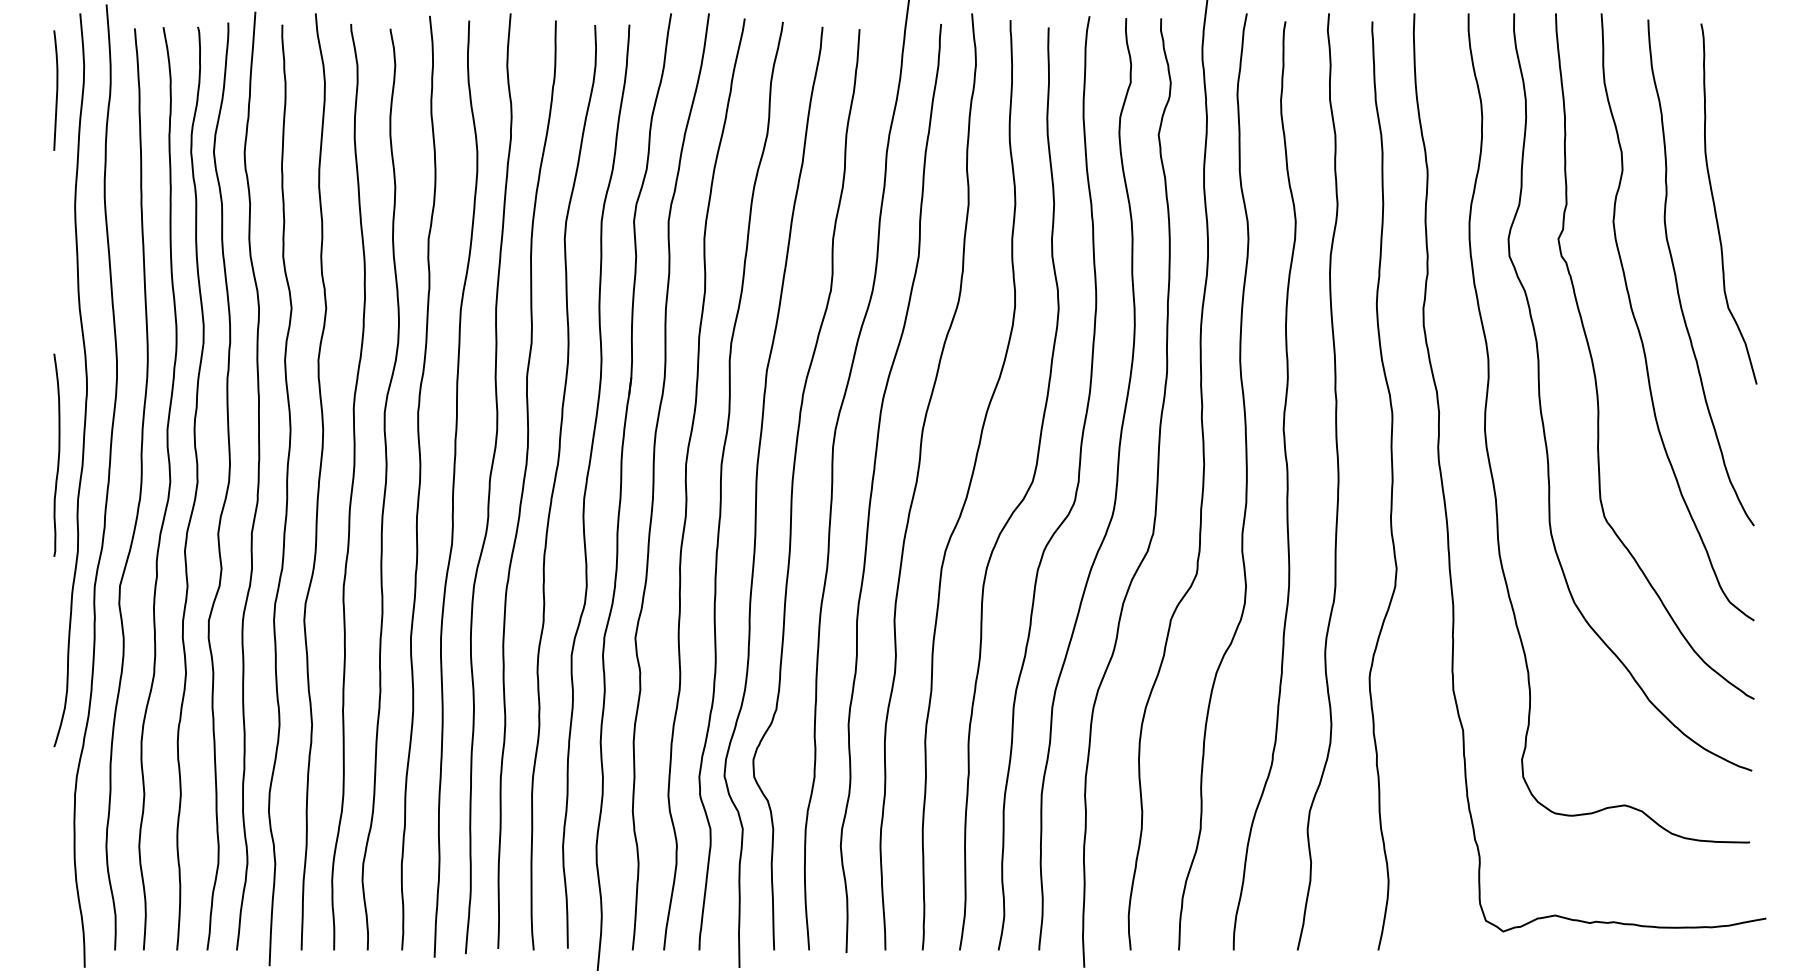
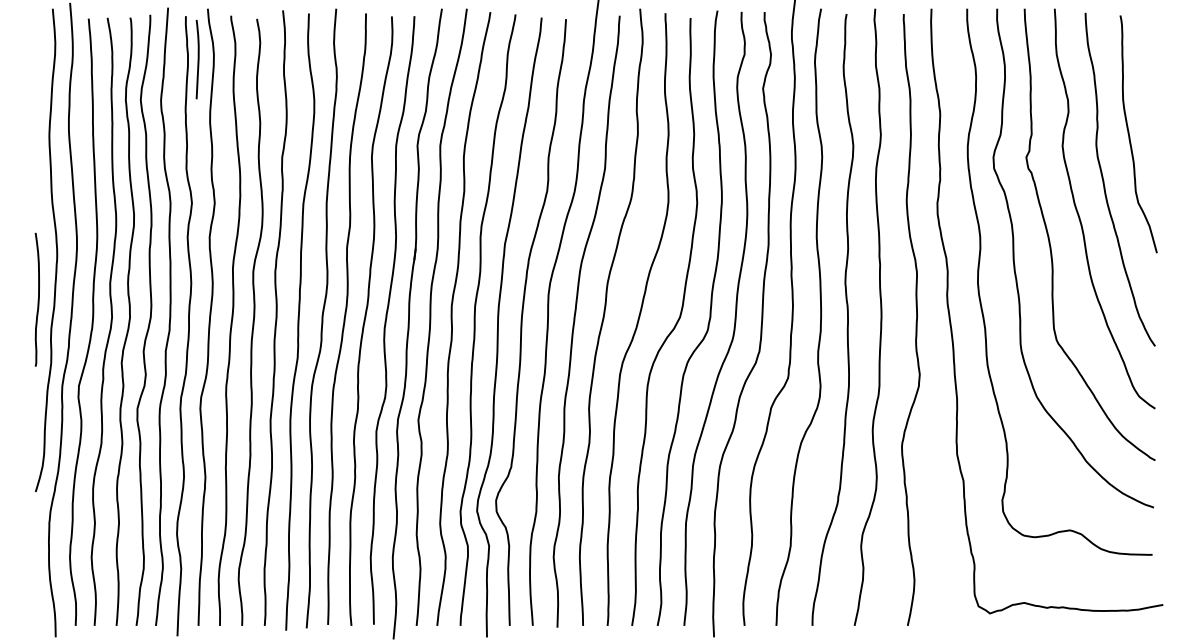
curve: (55, 90) -> (197, 59), moved

